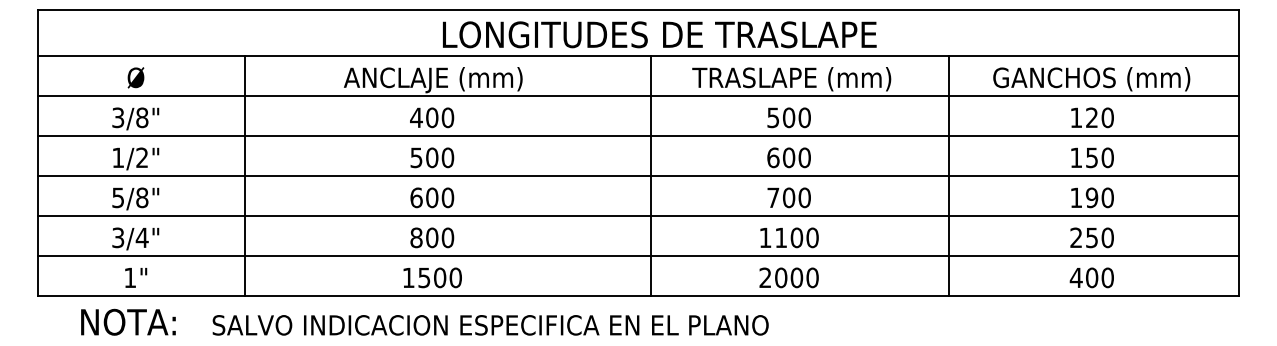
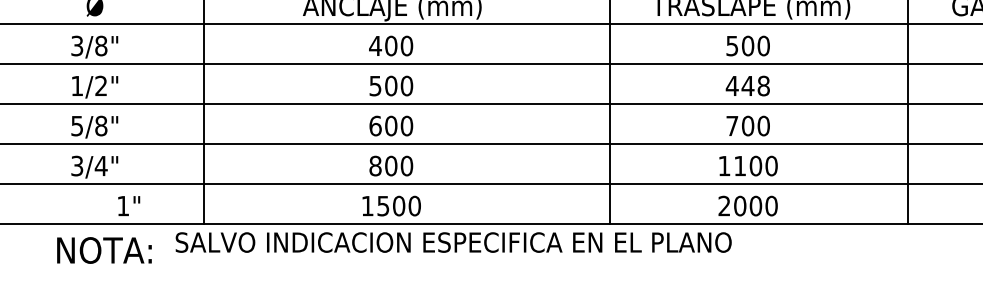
text: (788, 157) -> (747, 85), 600 -> 448
text: (136, 277) -> (129, 205), moved
text: (128, 321) -> (104, 249), moved
text: (490, 325) -> (453, 242), moved

